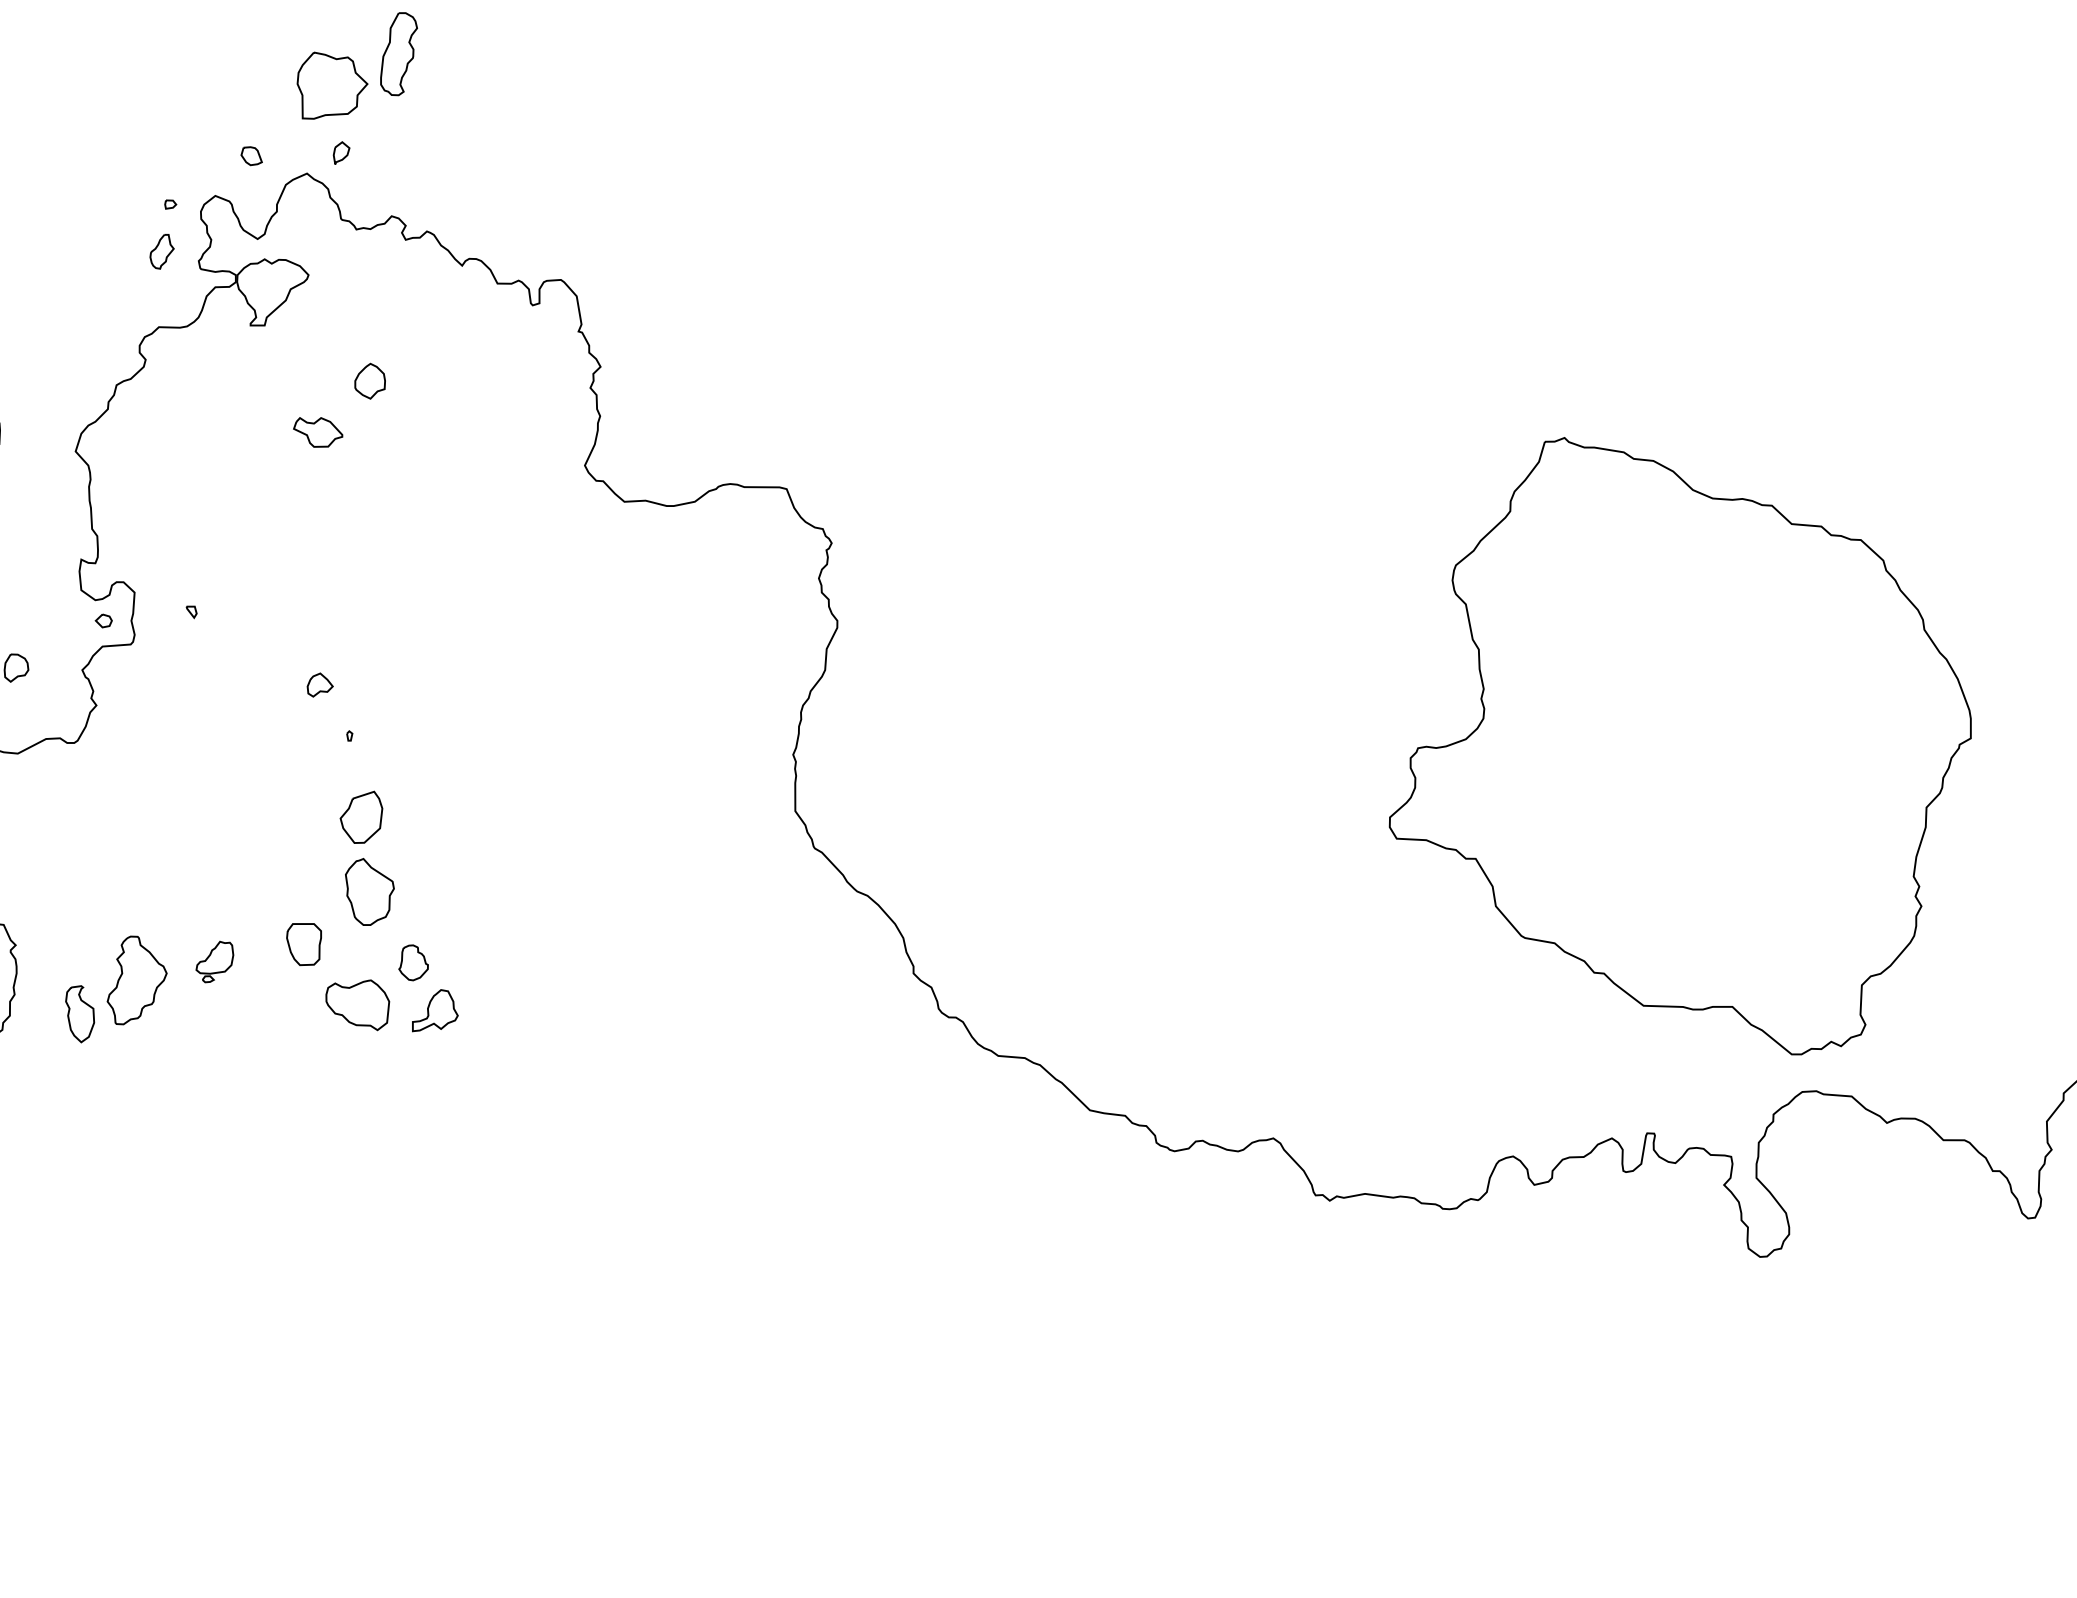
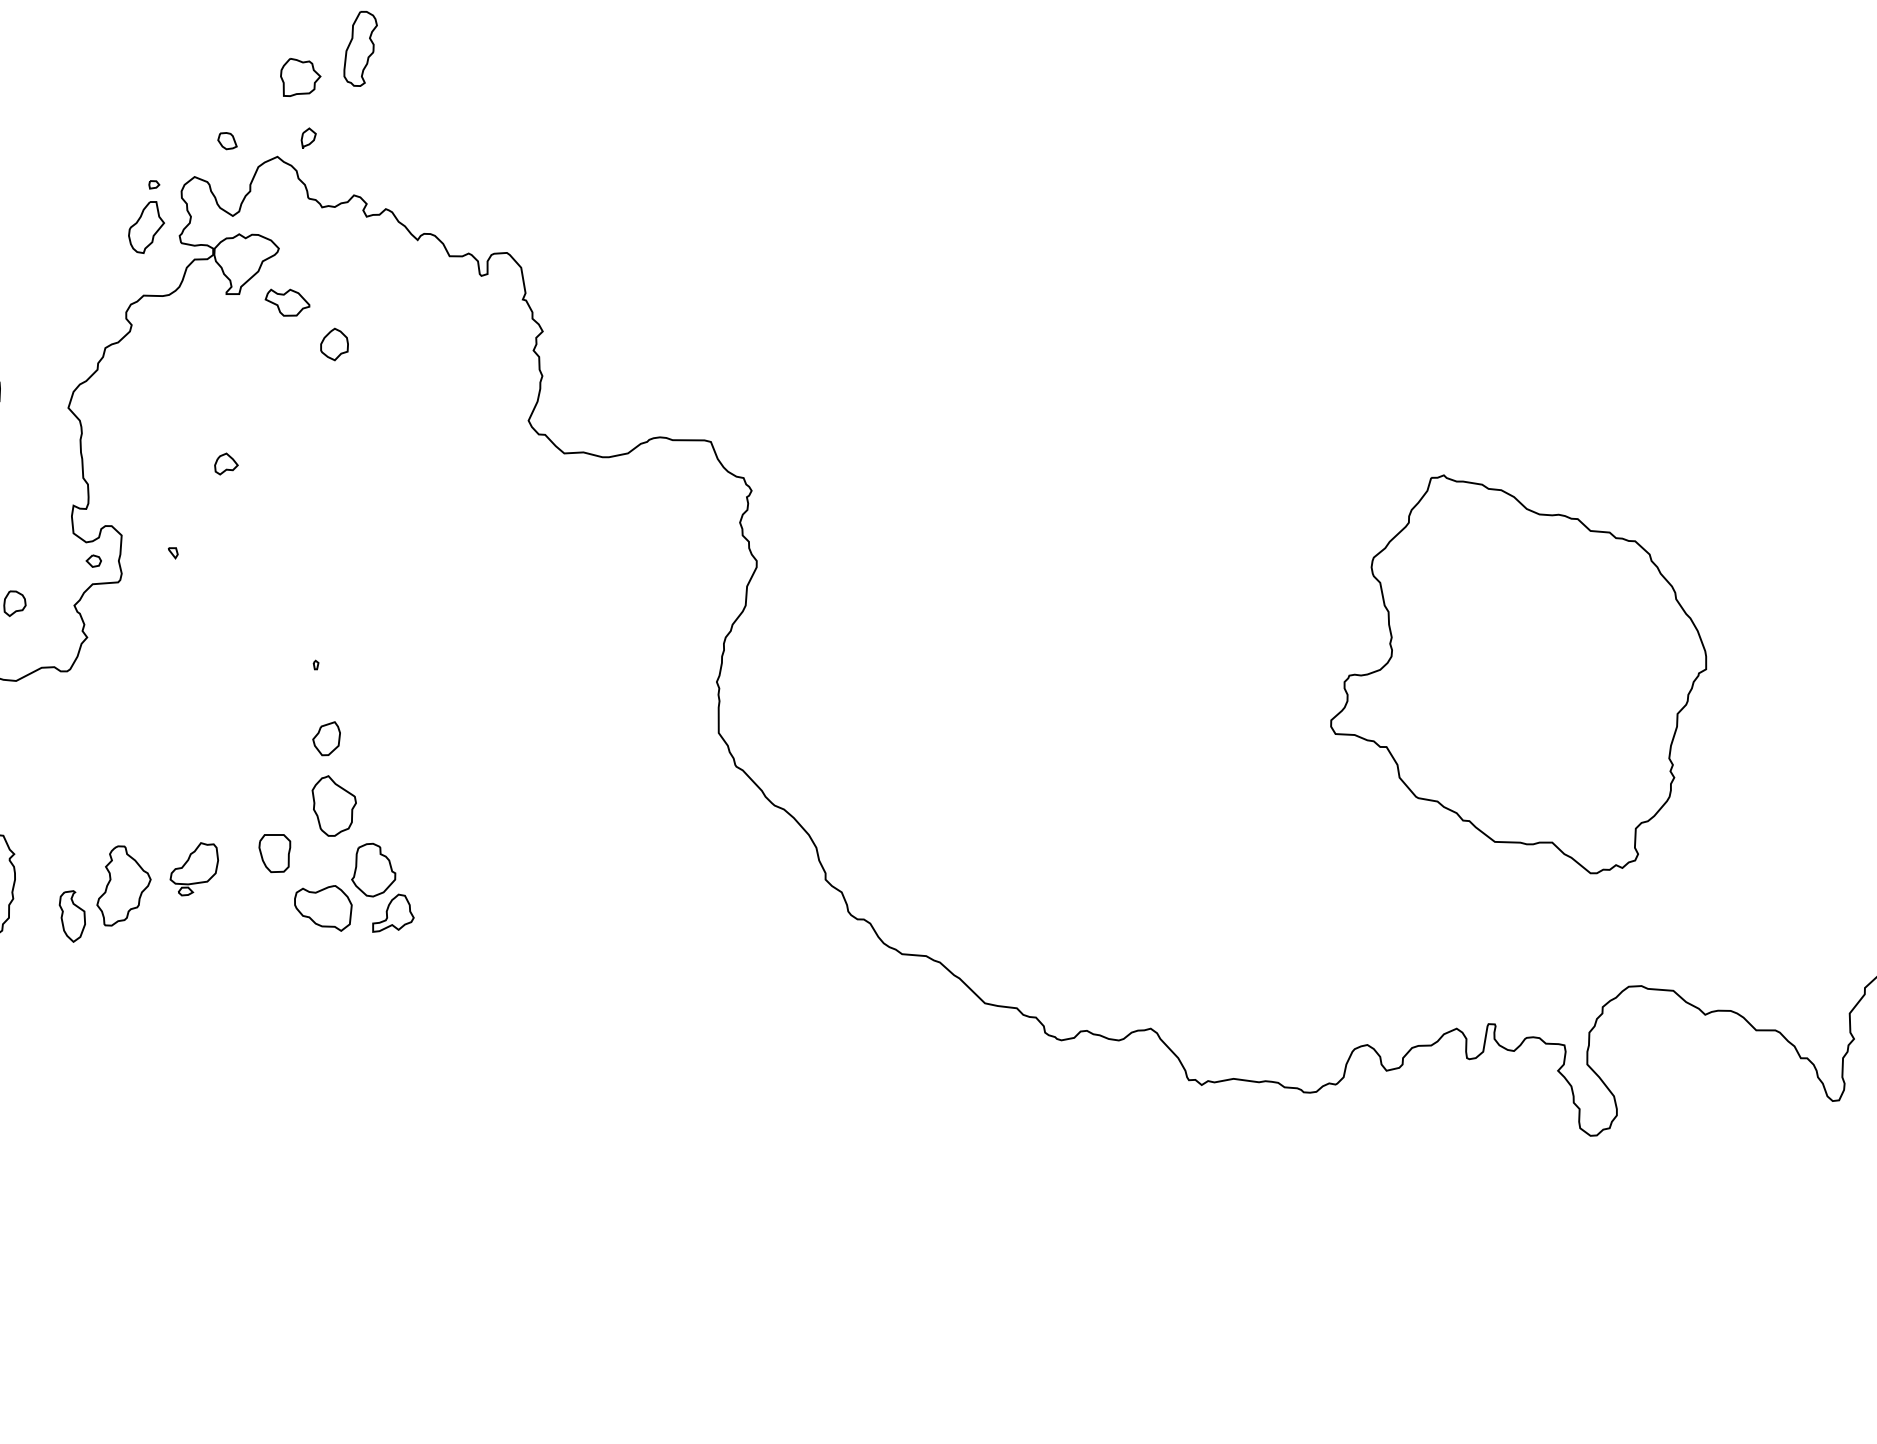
part: (332, 85) -> (300, 77), size x0.62
part: (162, 251) -> (146, 227), size x1.67
part: (318, 432) -> (287, 302), moved
part: (320, 684) -> (226, 463), moved
part: (1680, 746) -> (1518, 674), size x0.71
part: (361, 817) -> (326, 738), size x0.71
part: (214, 962) -> (193, 869), size x1.43
part: (413, 962) -> (373, 869), size x1.67

